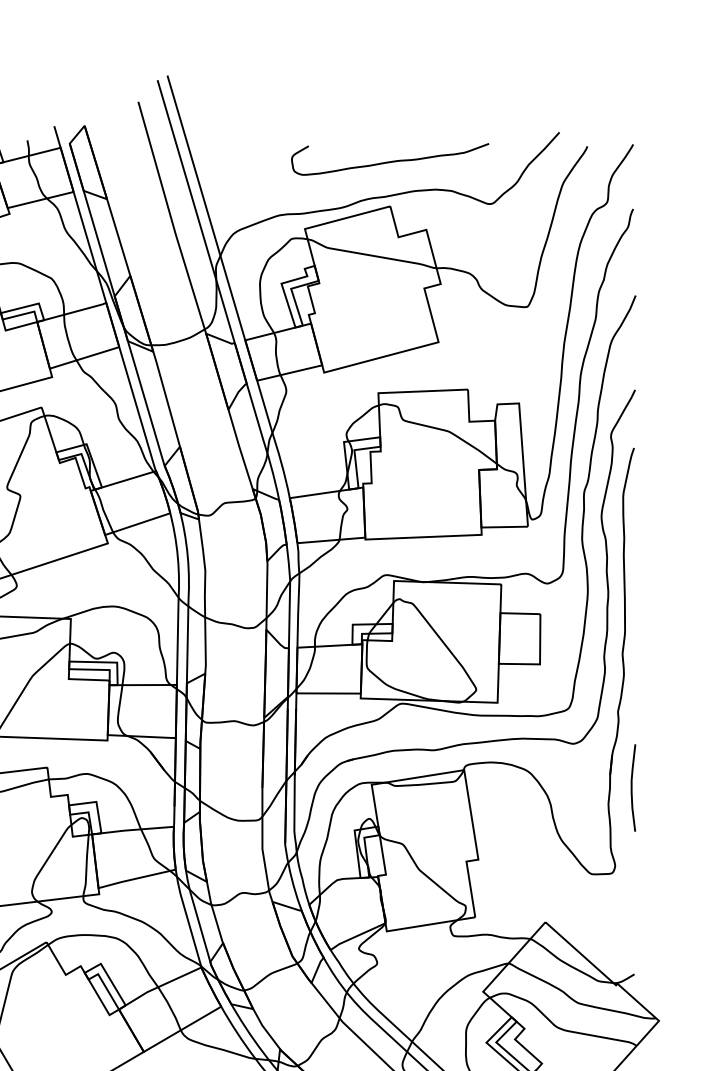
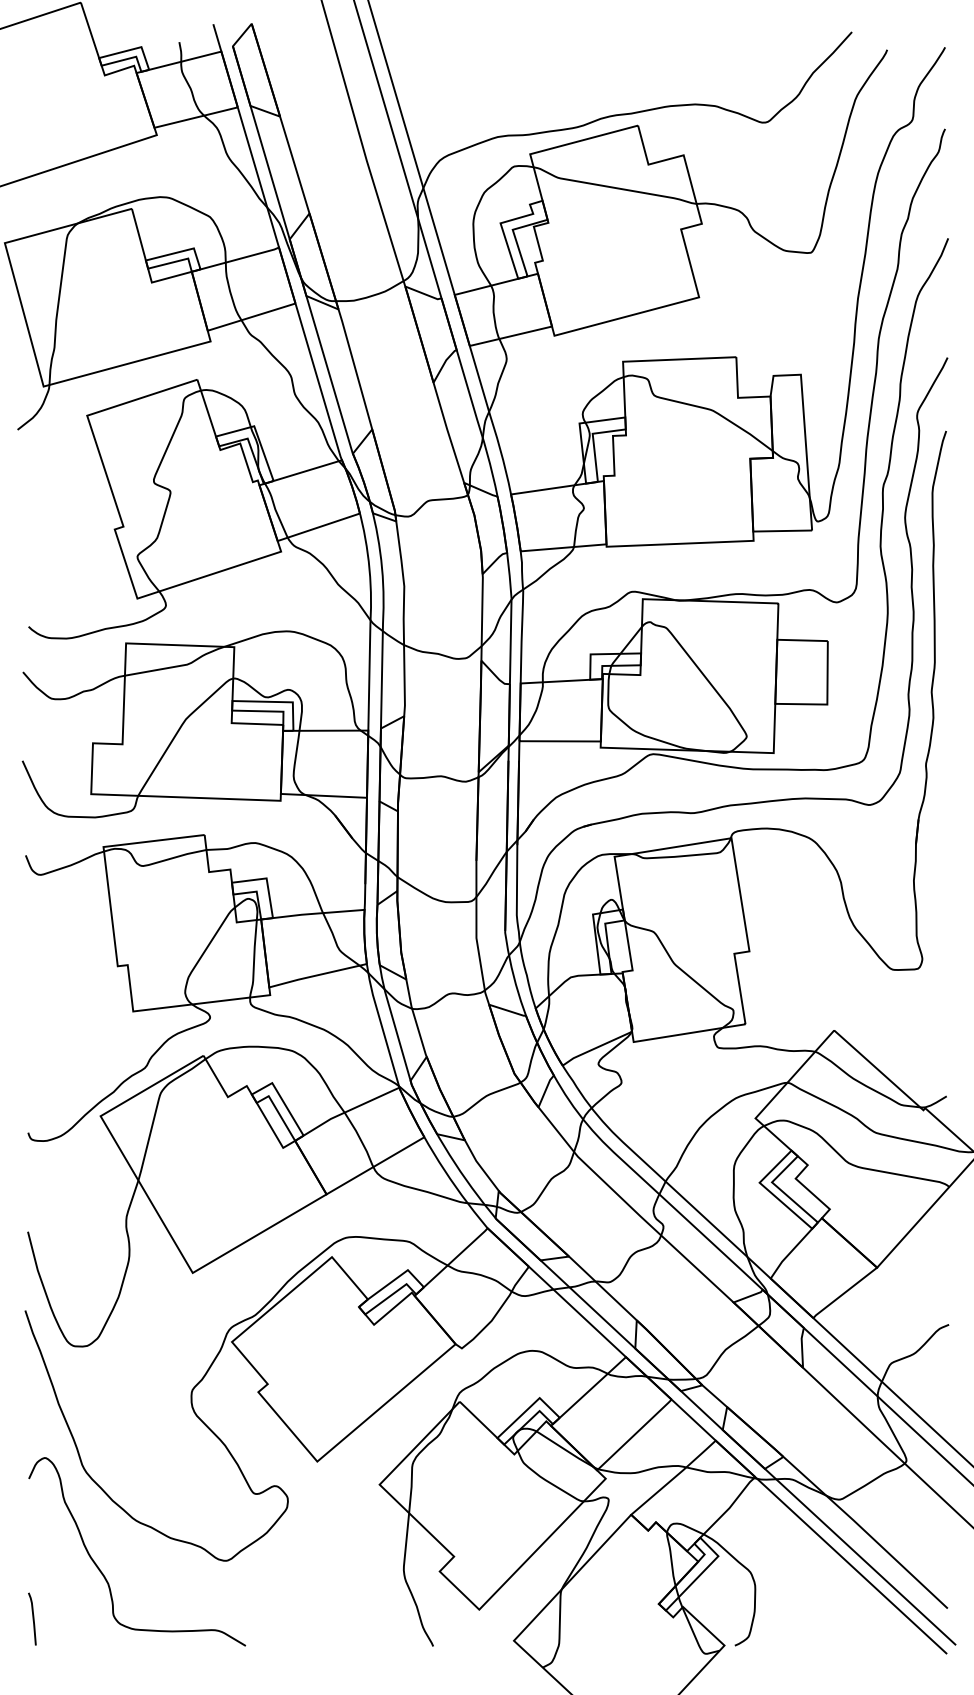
curve: (389, 161) -> (637, 68), removed
curve: (631, 787) -> (943, 860), removed

